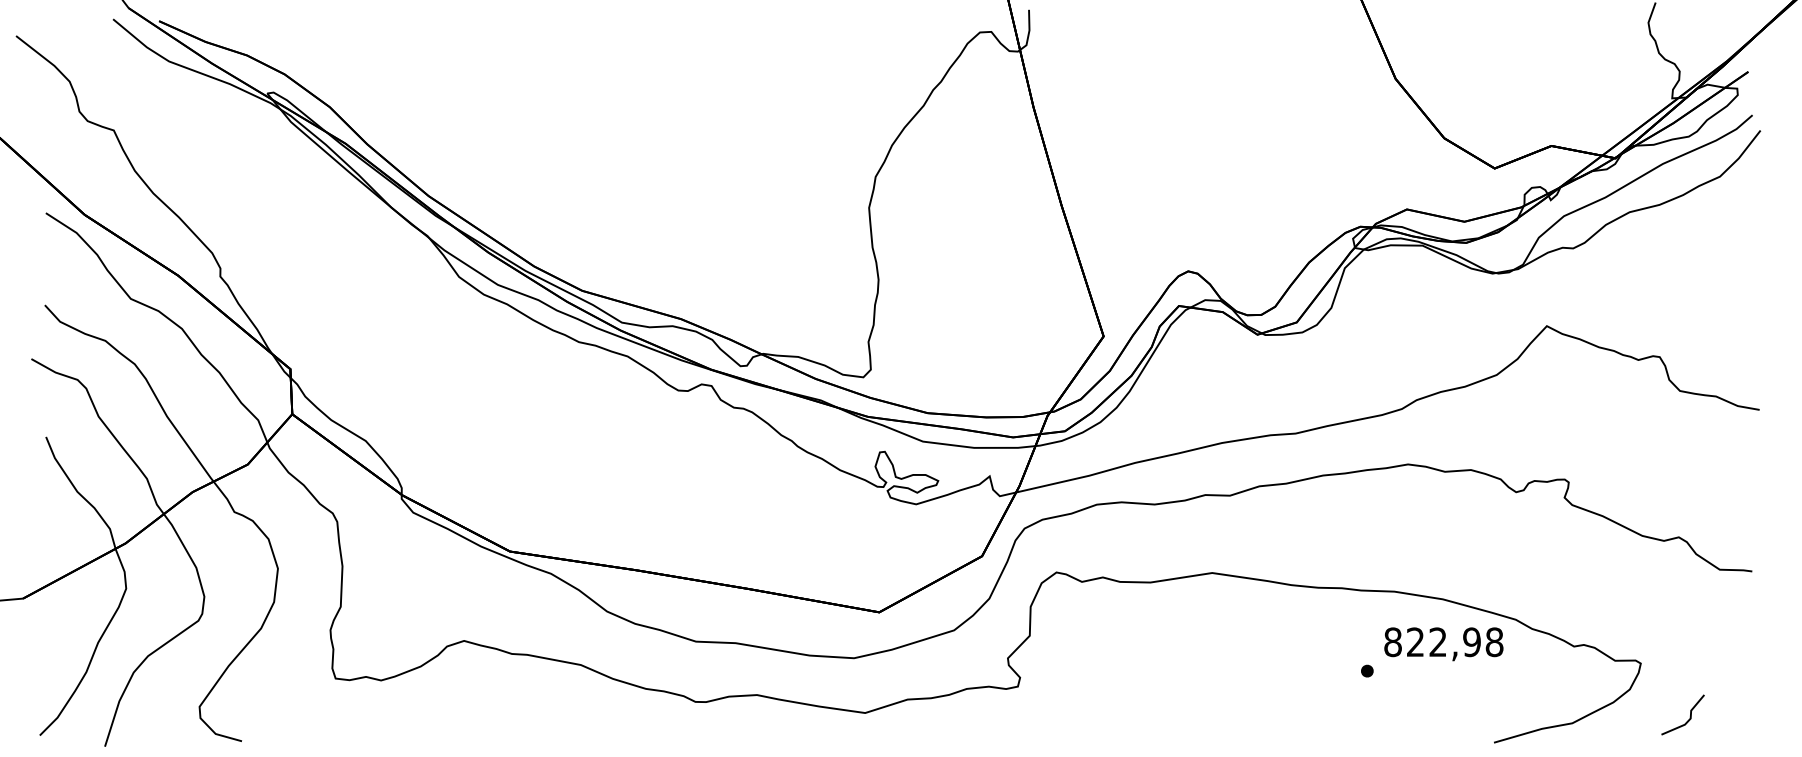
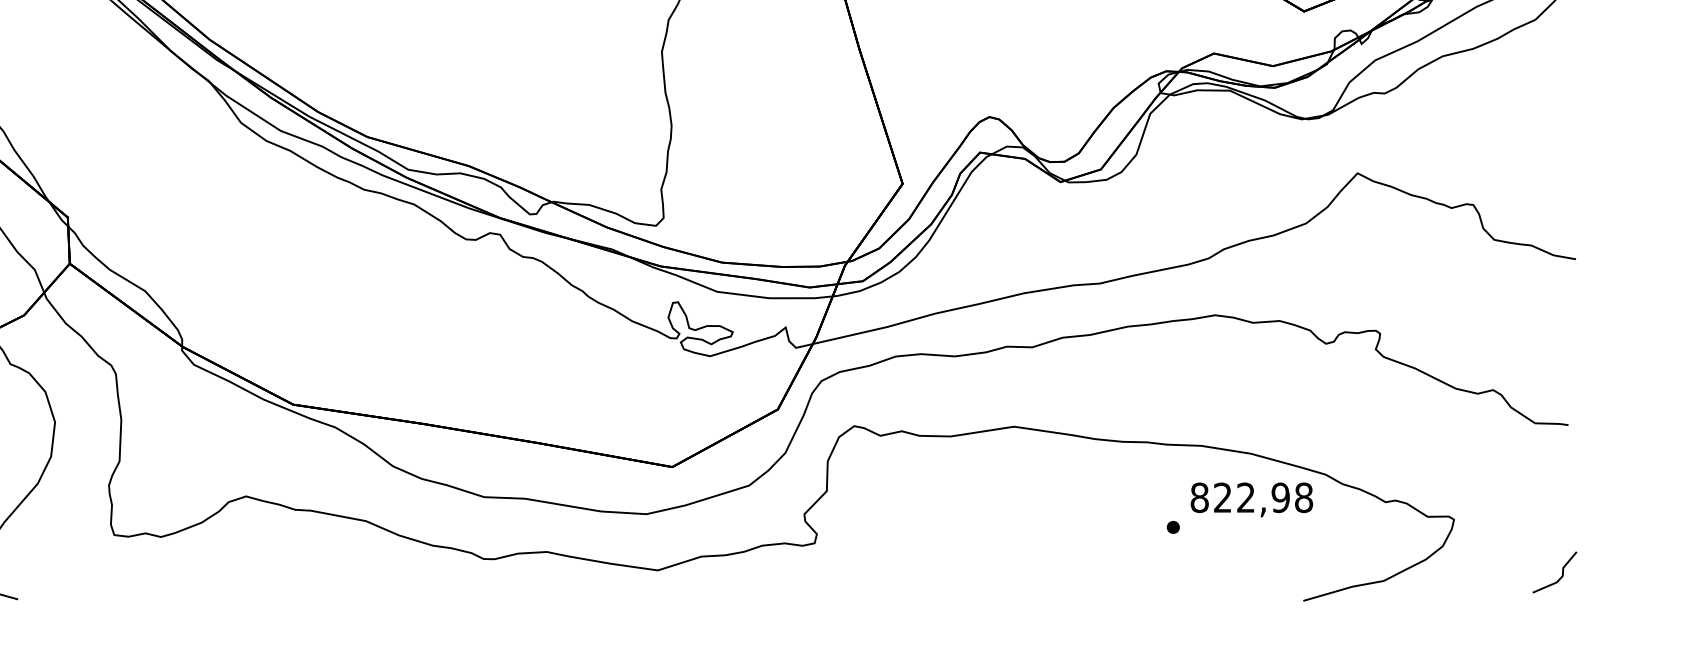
line: (1689, 716) -> (1561, 573), moved

